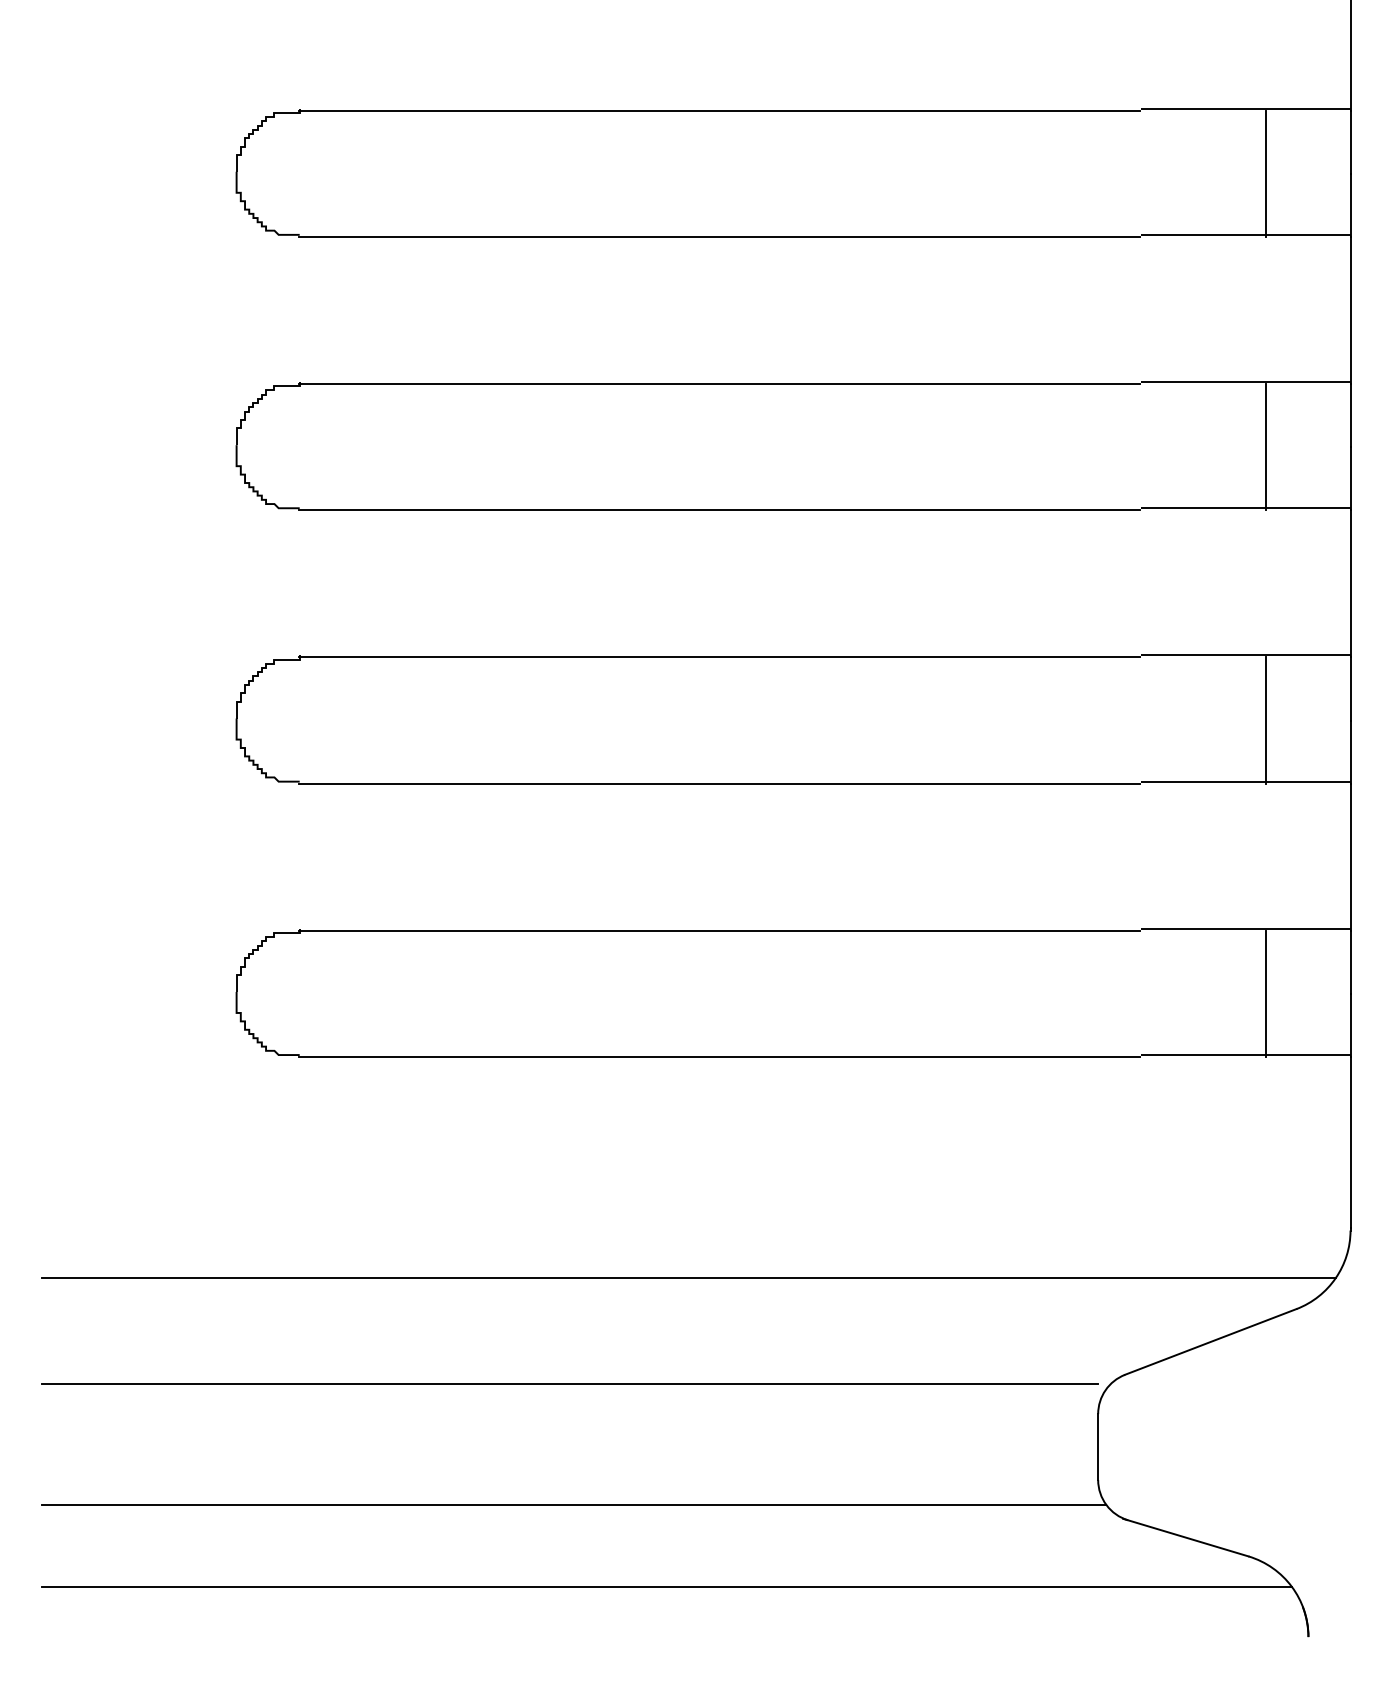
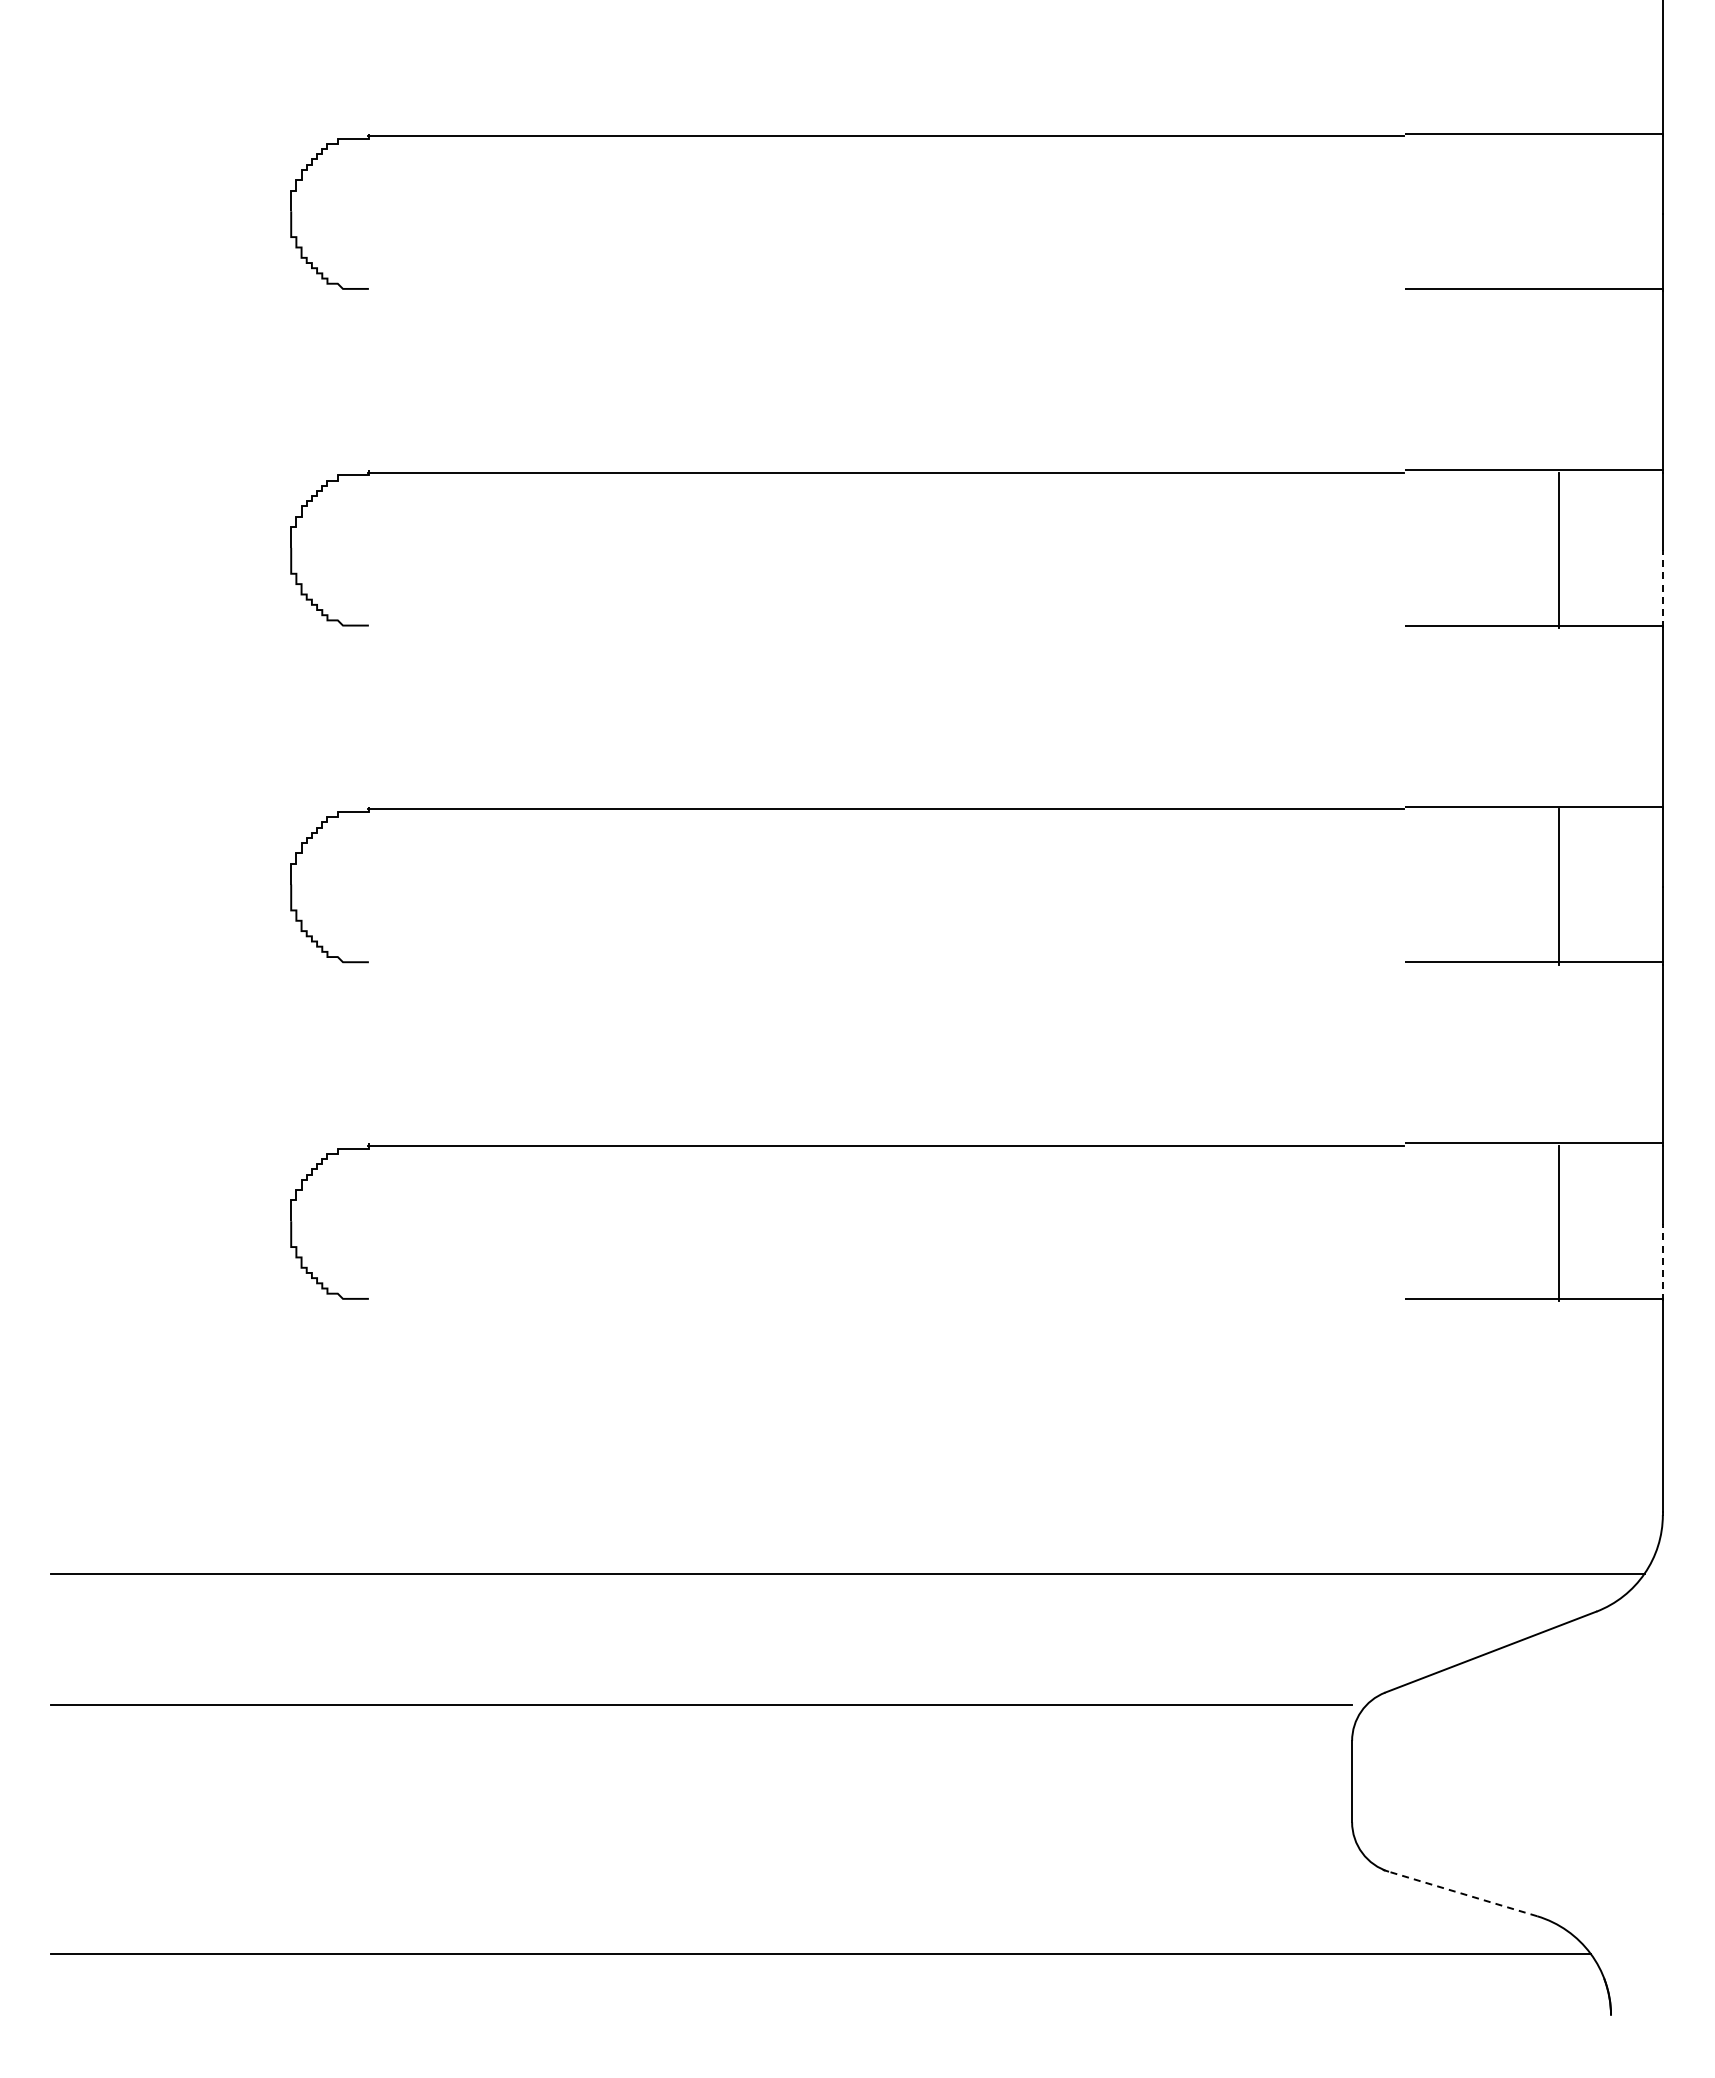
line: (1266, 173) -> (1559, 213), removed
line: (719, 236) -> (885, 291), removed
line: (1350, 478) -> (1662, 589), solid -> dashed
line: (719, 510) -> (885, 628), removed
line: (719, 783) -> (885, 964), removed
line: (1350, 1025) -> (1662, 1262), solid -> dashed
line: (719, 1057) -> (885, 1301), removed
line: (573, 1505) -> (706, 1853), removed
line: (1186, 1537) -> (1460, 1893), solid -> dashed

